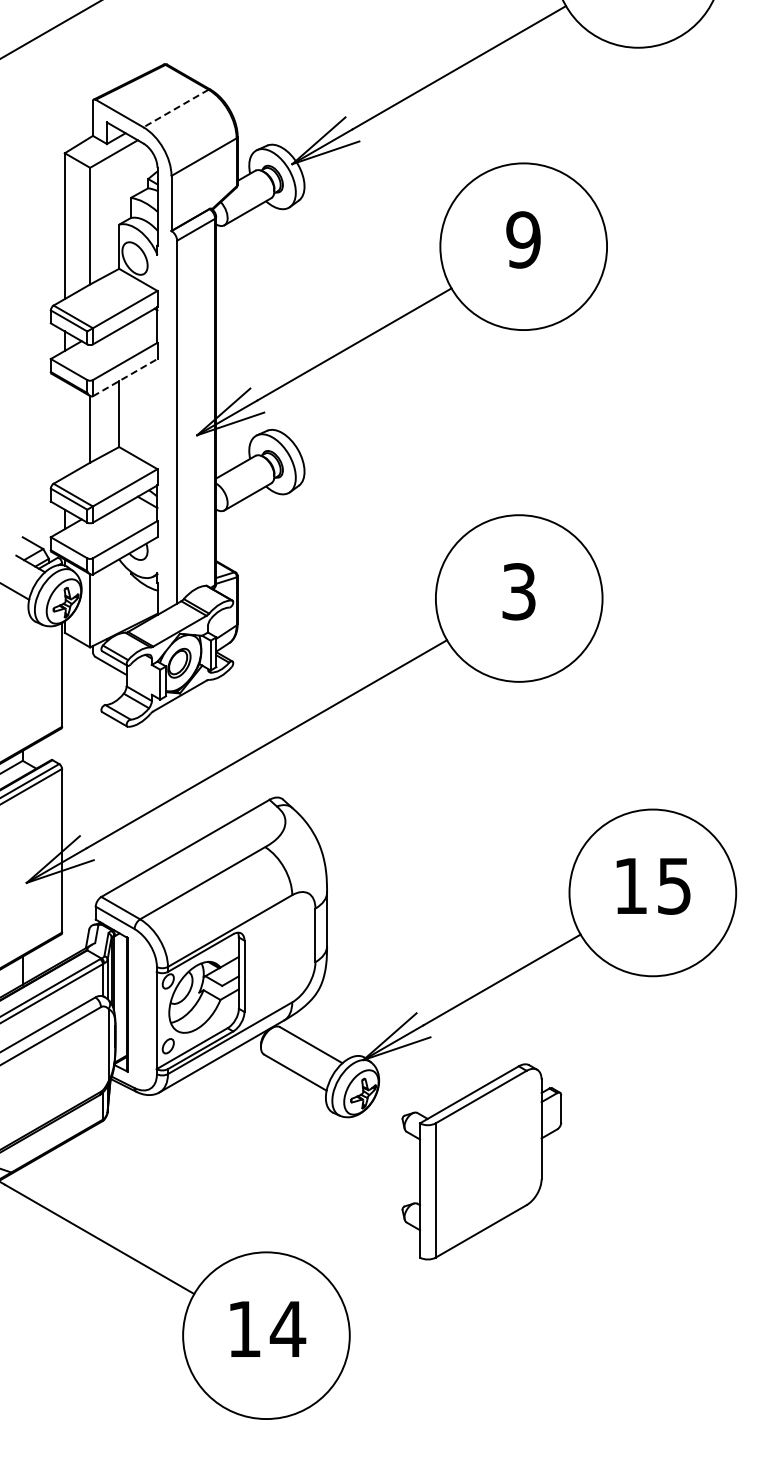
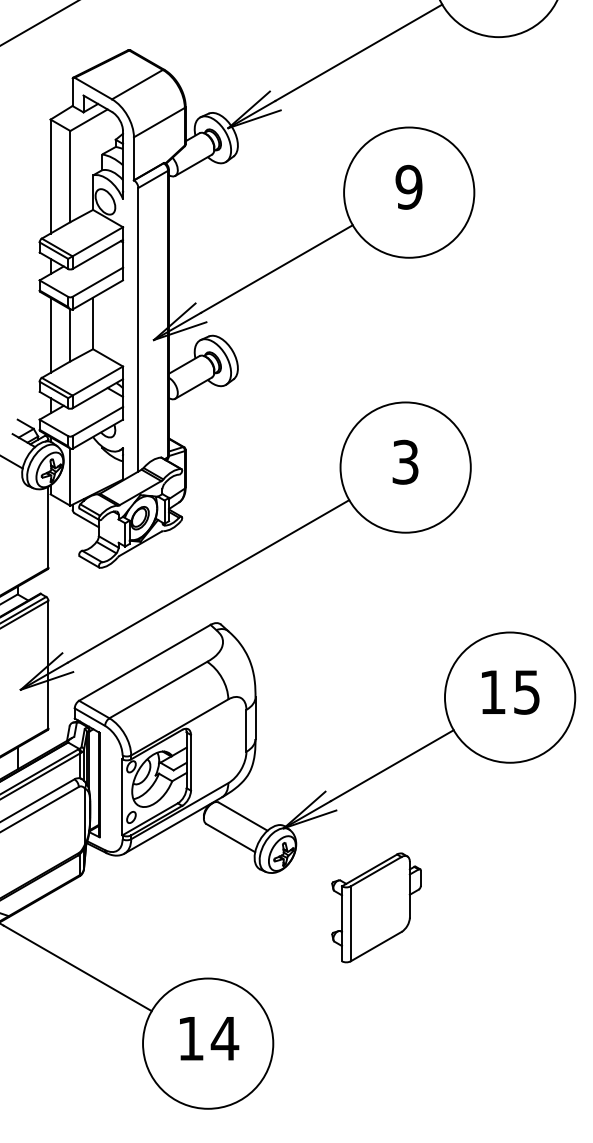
line: (176, 108) -> (137, 84), dashed -> solid
line: (125, 377) -> (97, 294), dashed -> solid
line: (64, 429) -> (50, 335), added
part: (481, 1161) -> (376, 907), size x0.71

